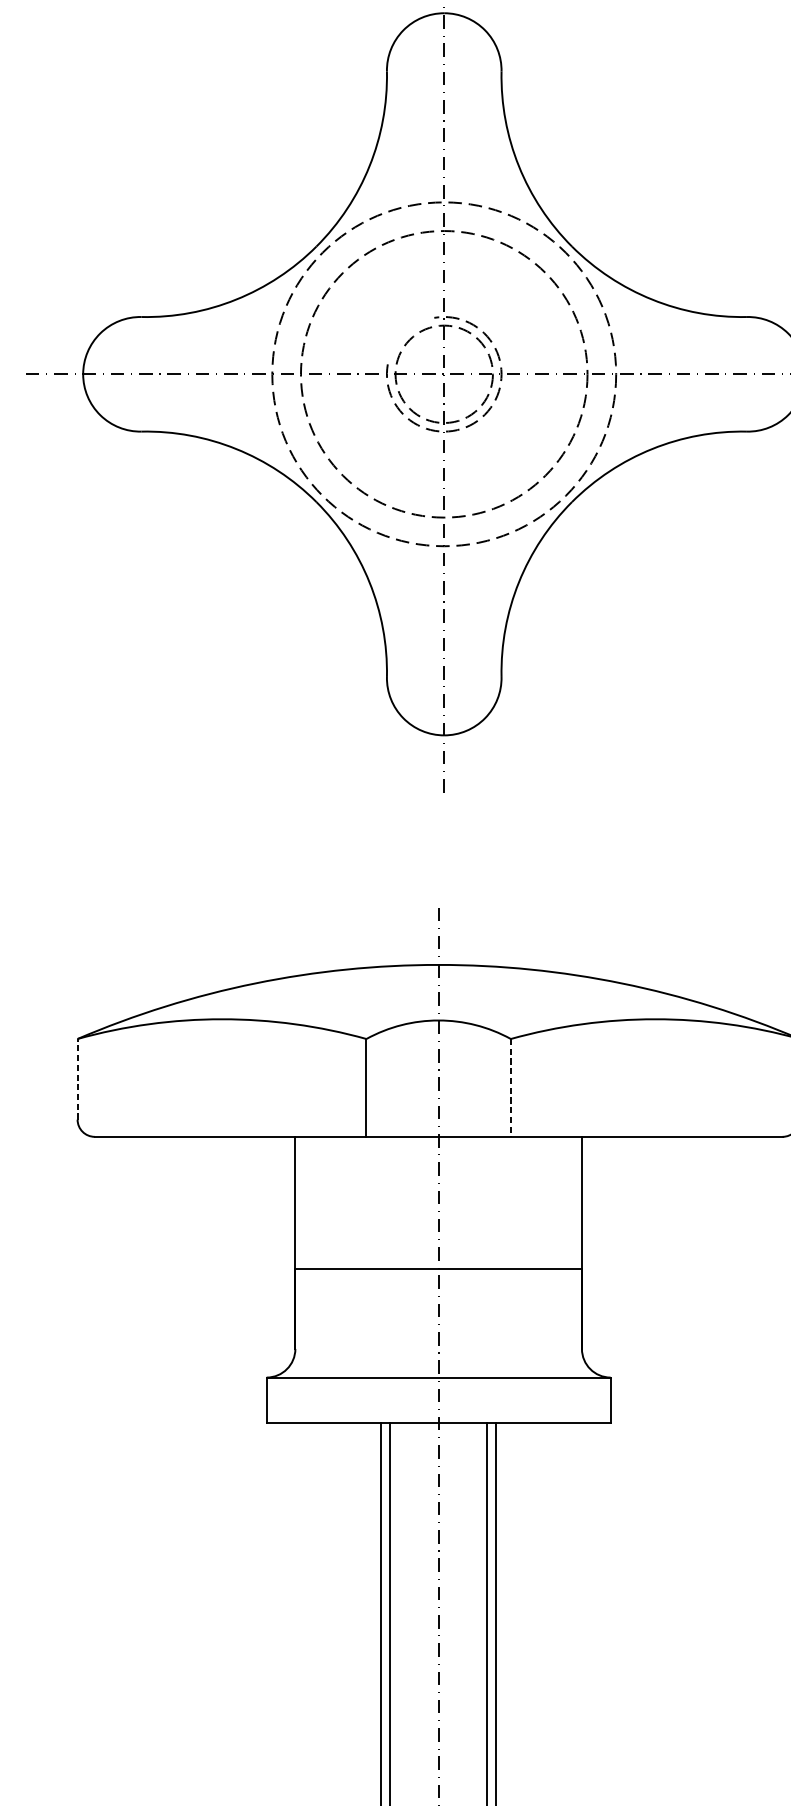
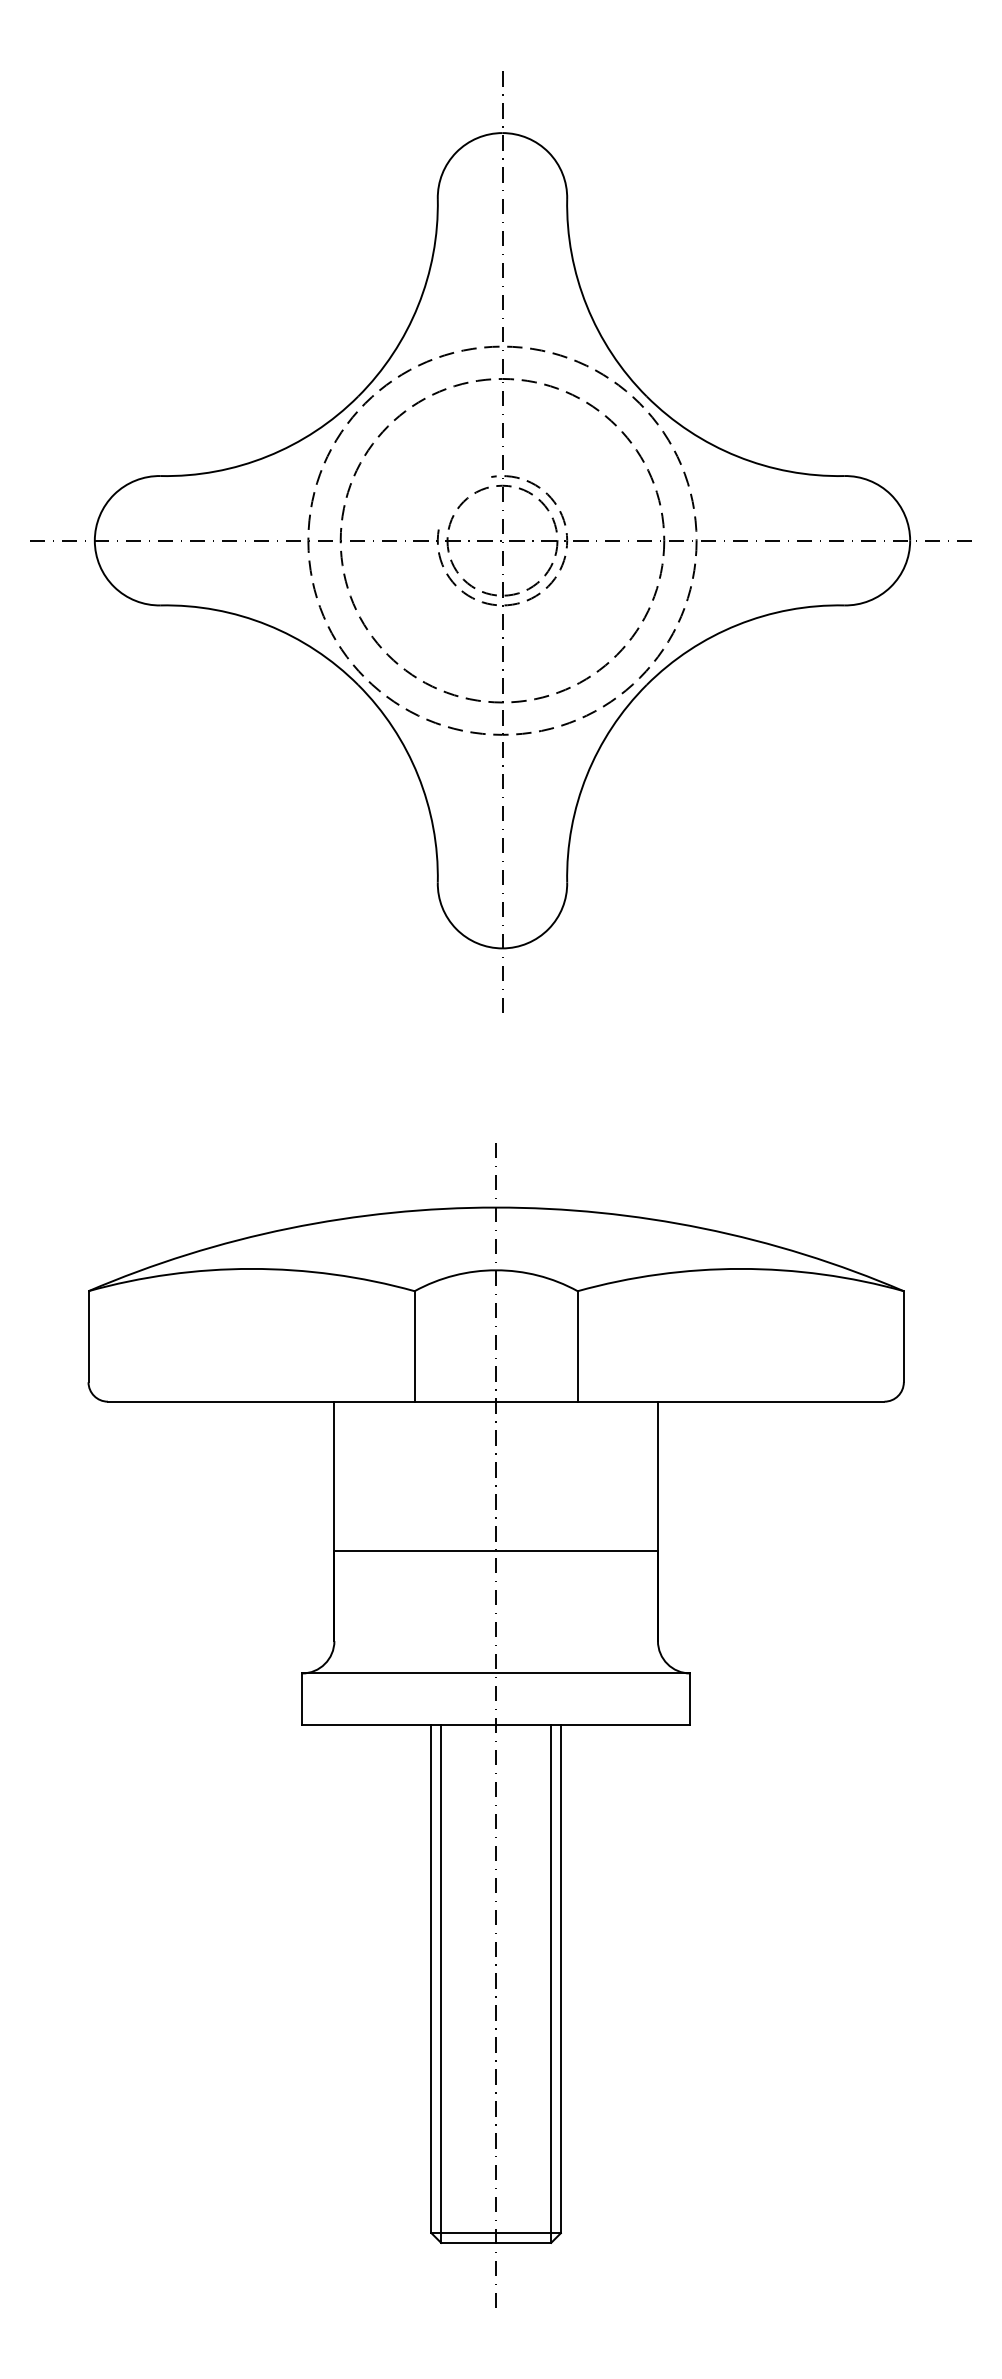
line: (77, 1079) -> (88, 1336), dashed -> solid
line: (510, 1087) -> (577, 1346), dashed -> solid

